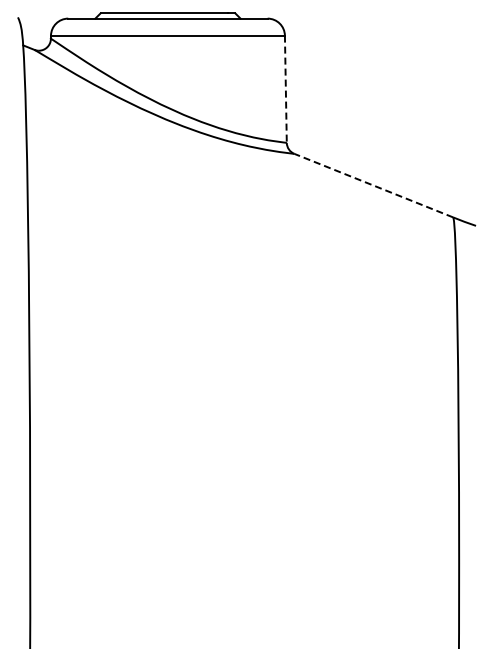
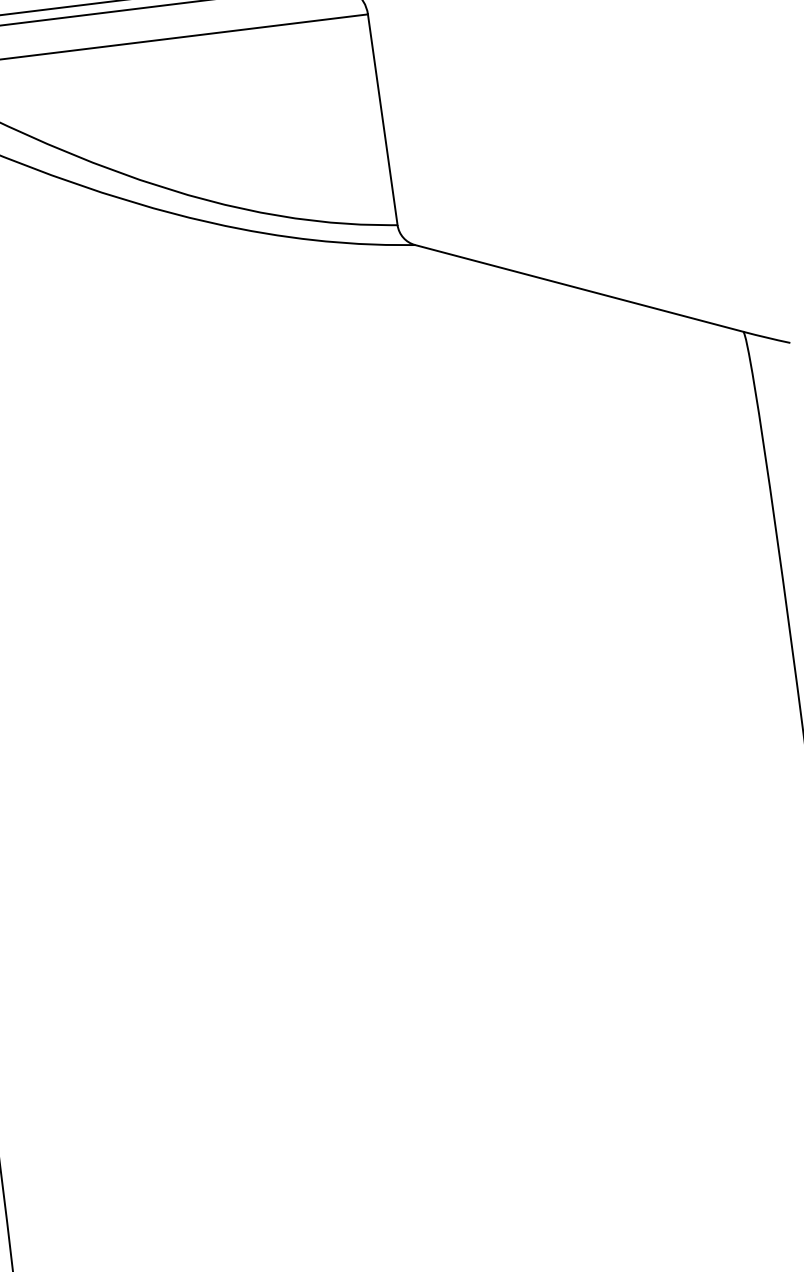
line: (285, 89) -> (382, 120), dashed -> solid
line: (373, 185) -> (578, 288), dashed -> solid

